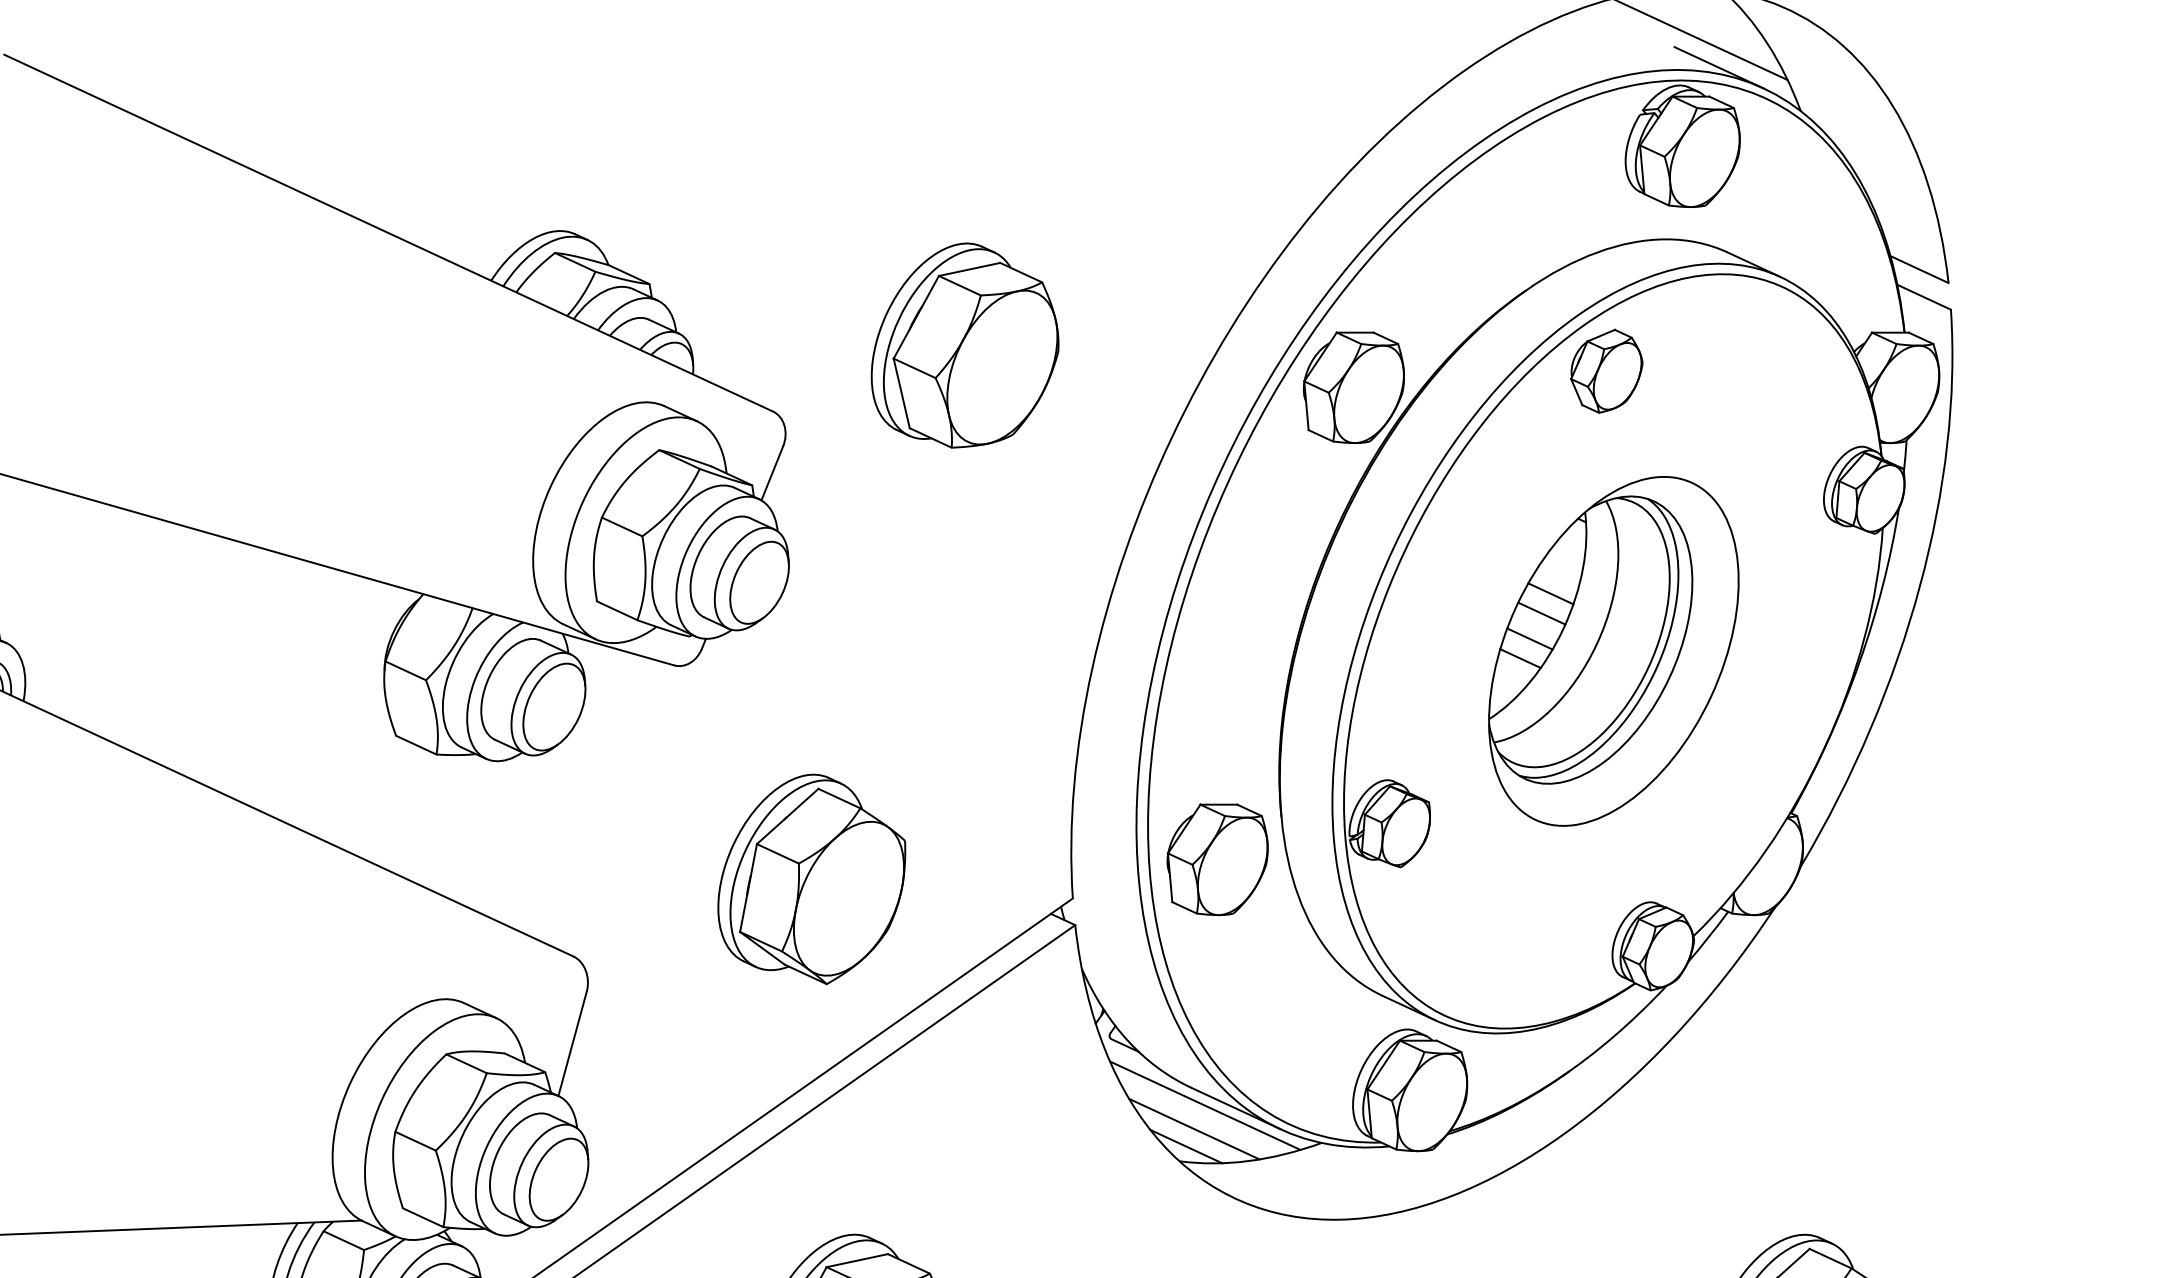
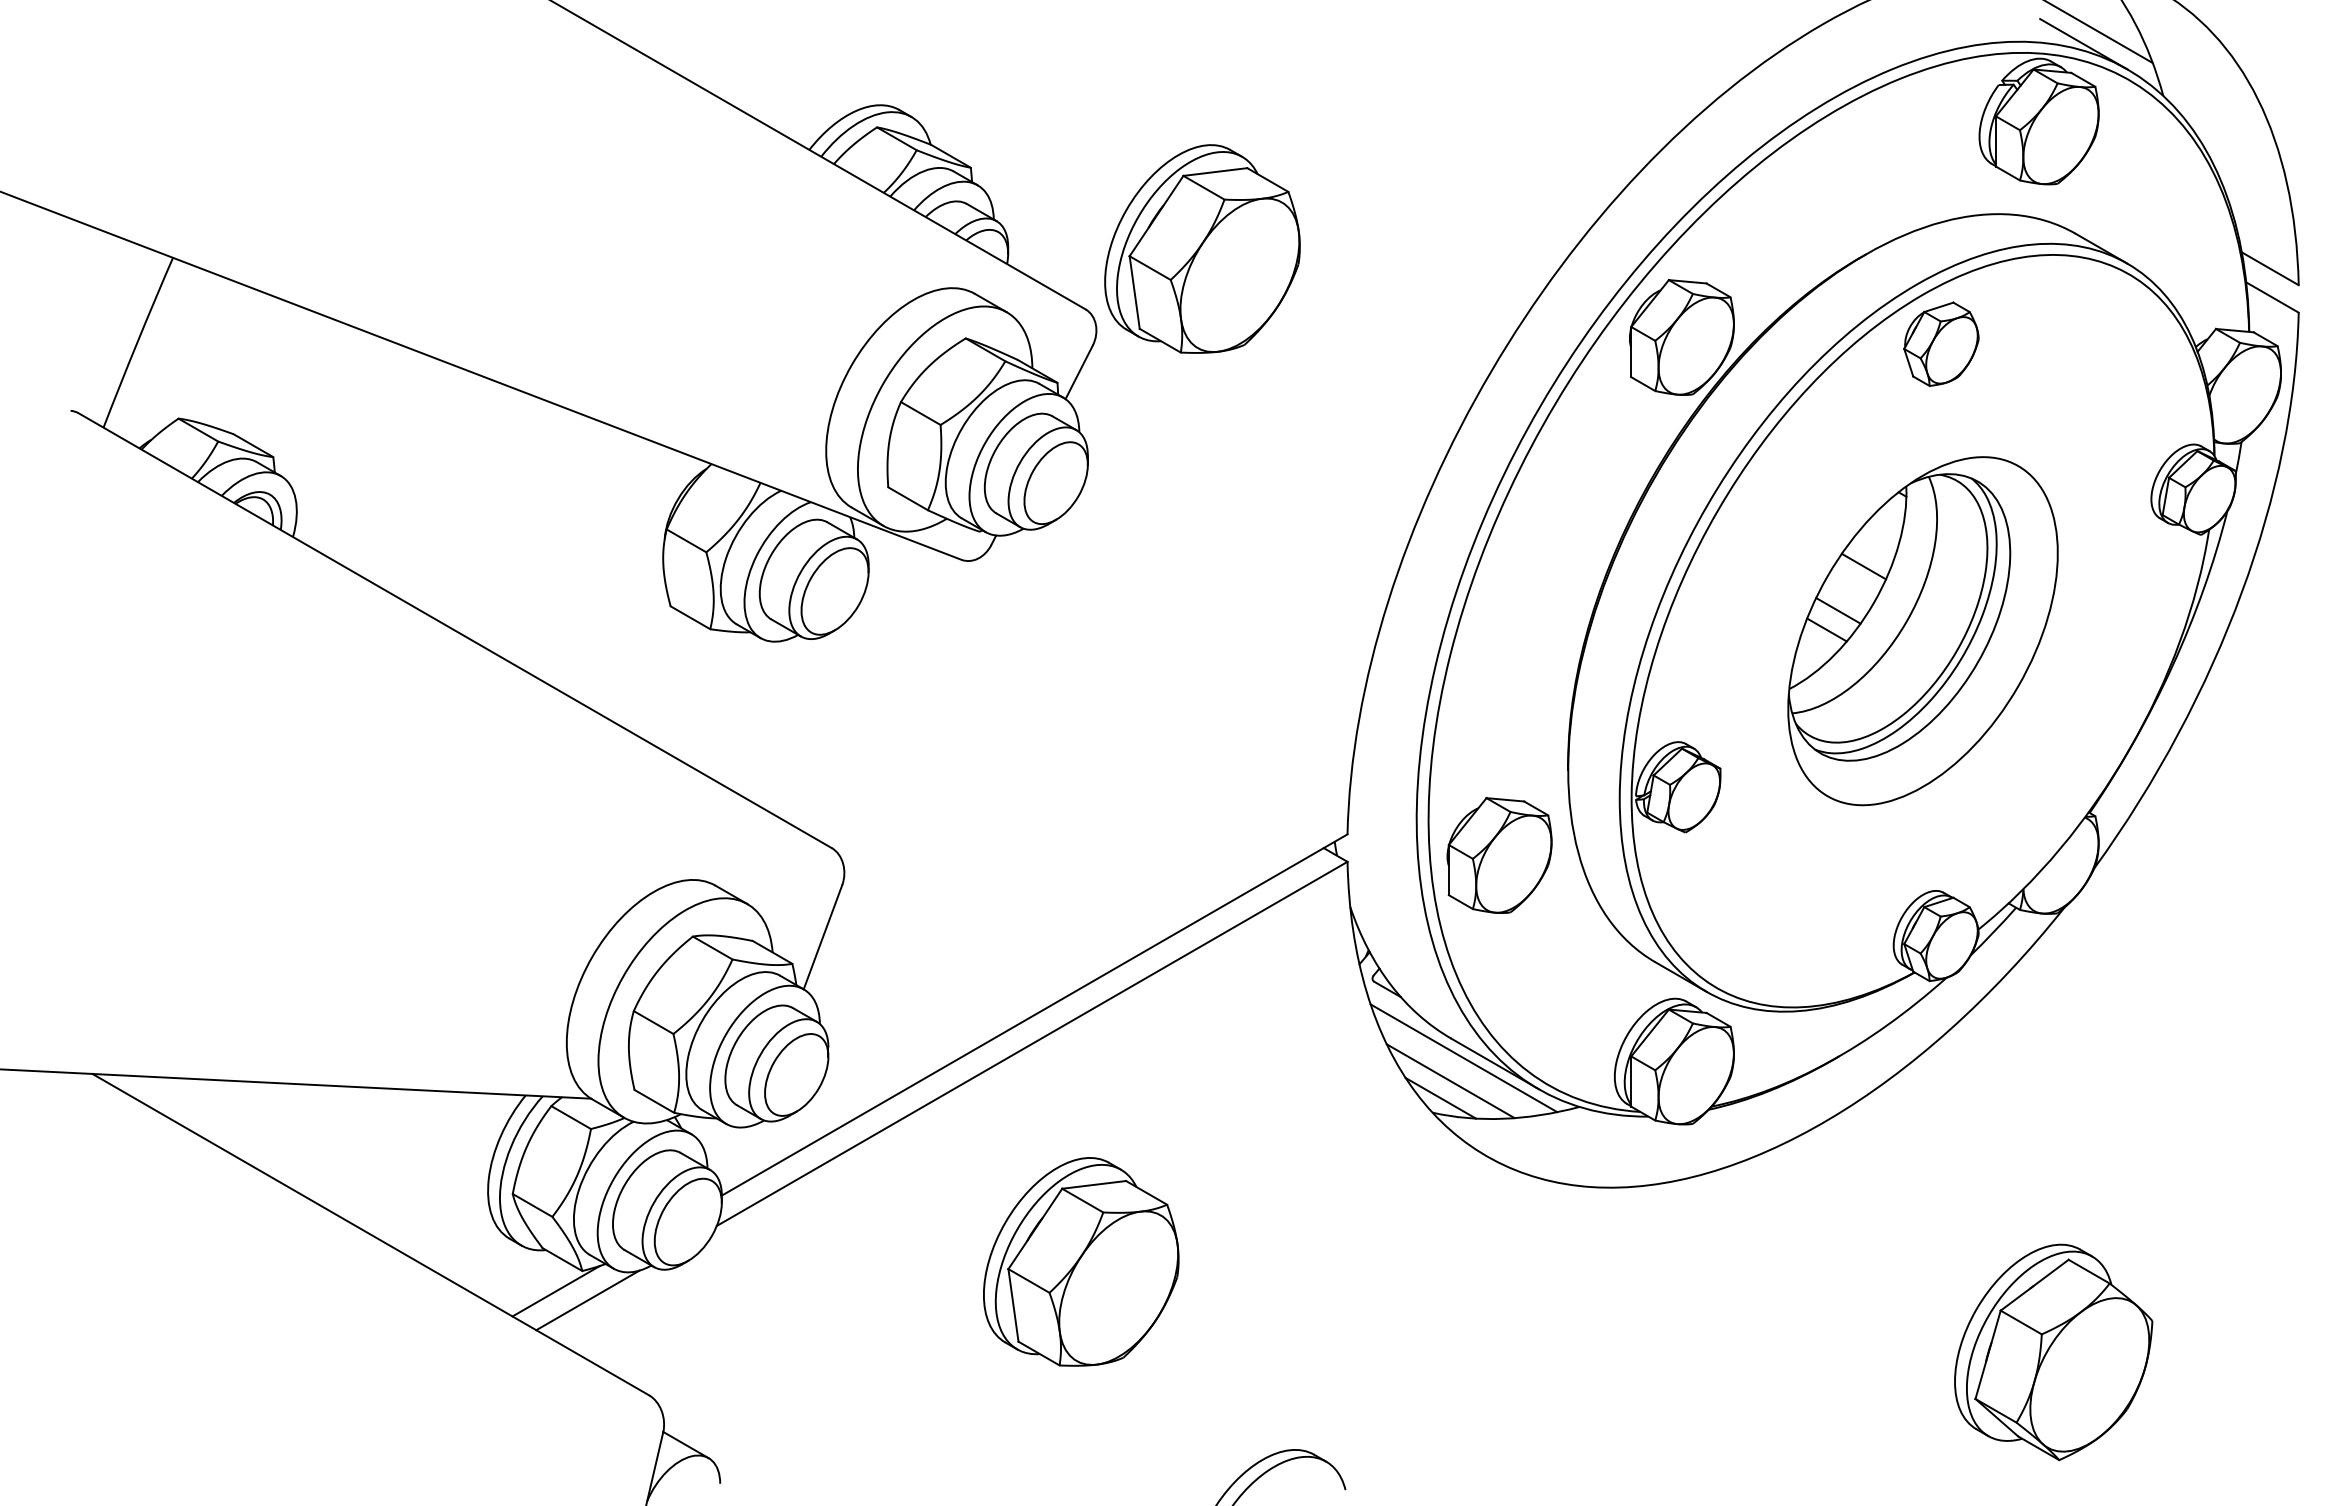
part: (963, 344) -> (1202, 248), moved
line: (1541, 613) -> (1852, 585), removed
part: (1218, 859) -> (1499, 855), moved
part: (811, 879) -> (1082, 791), removed

